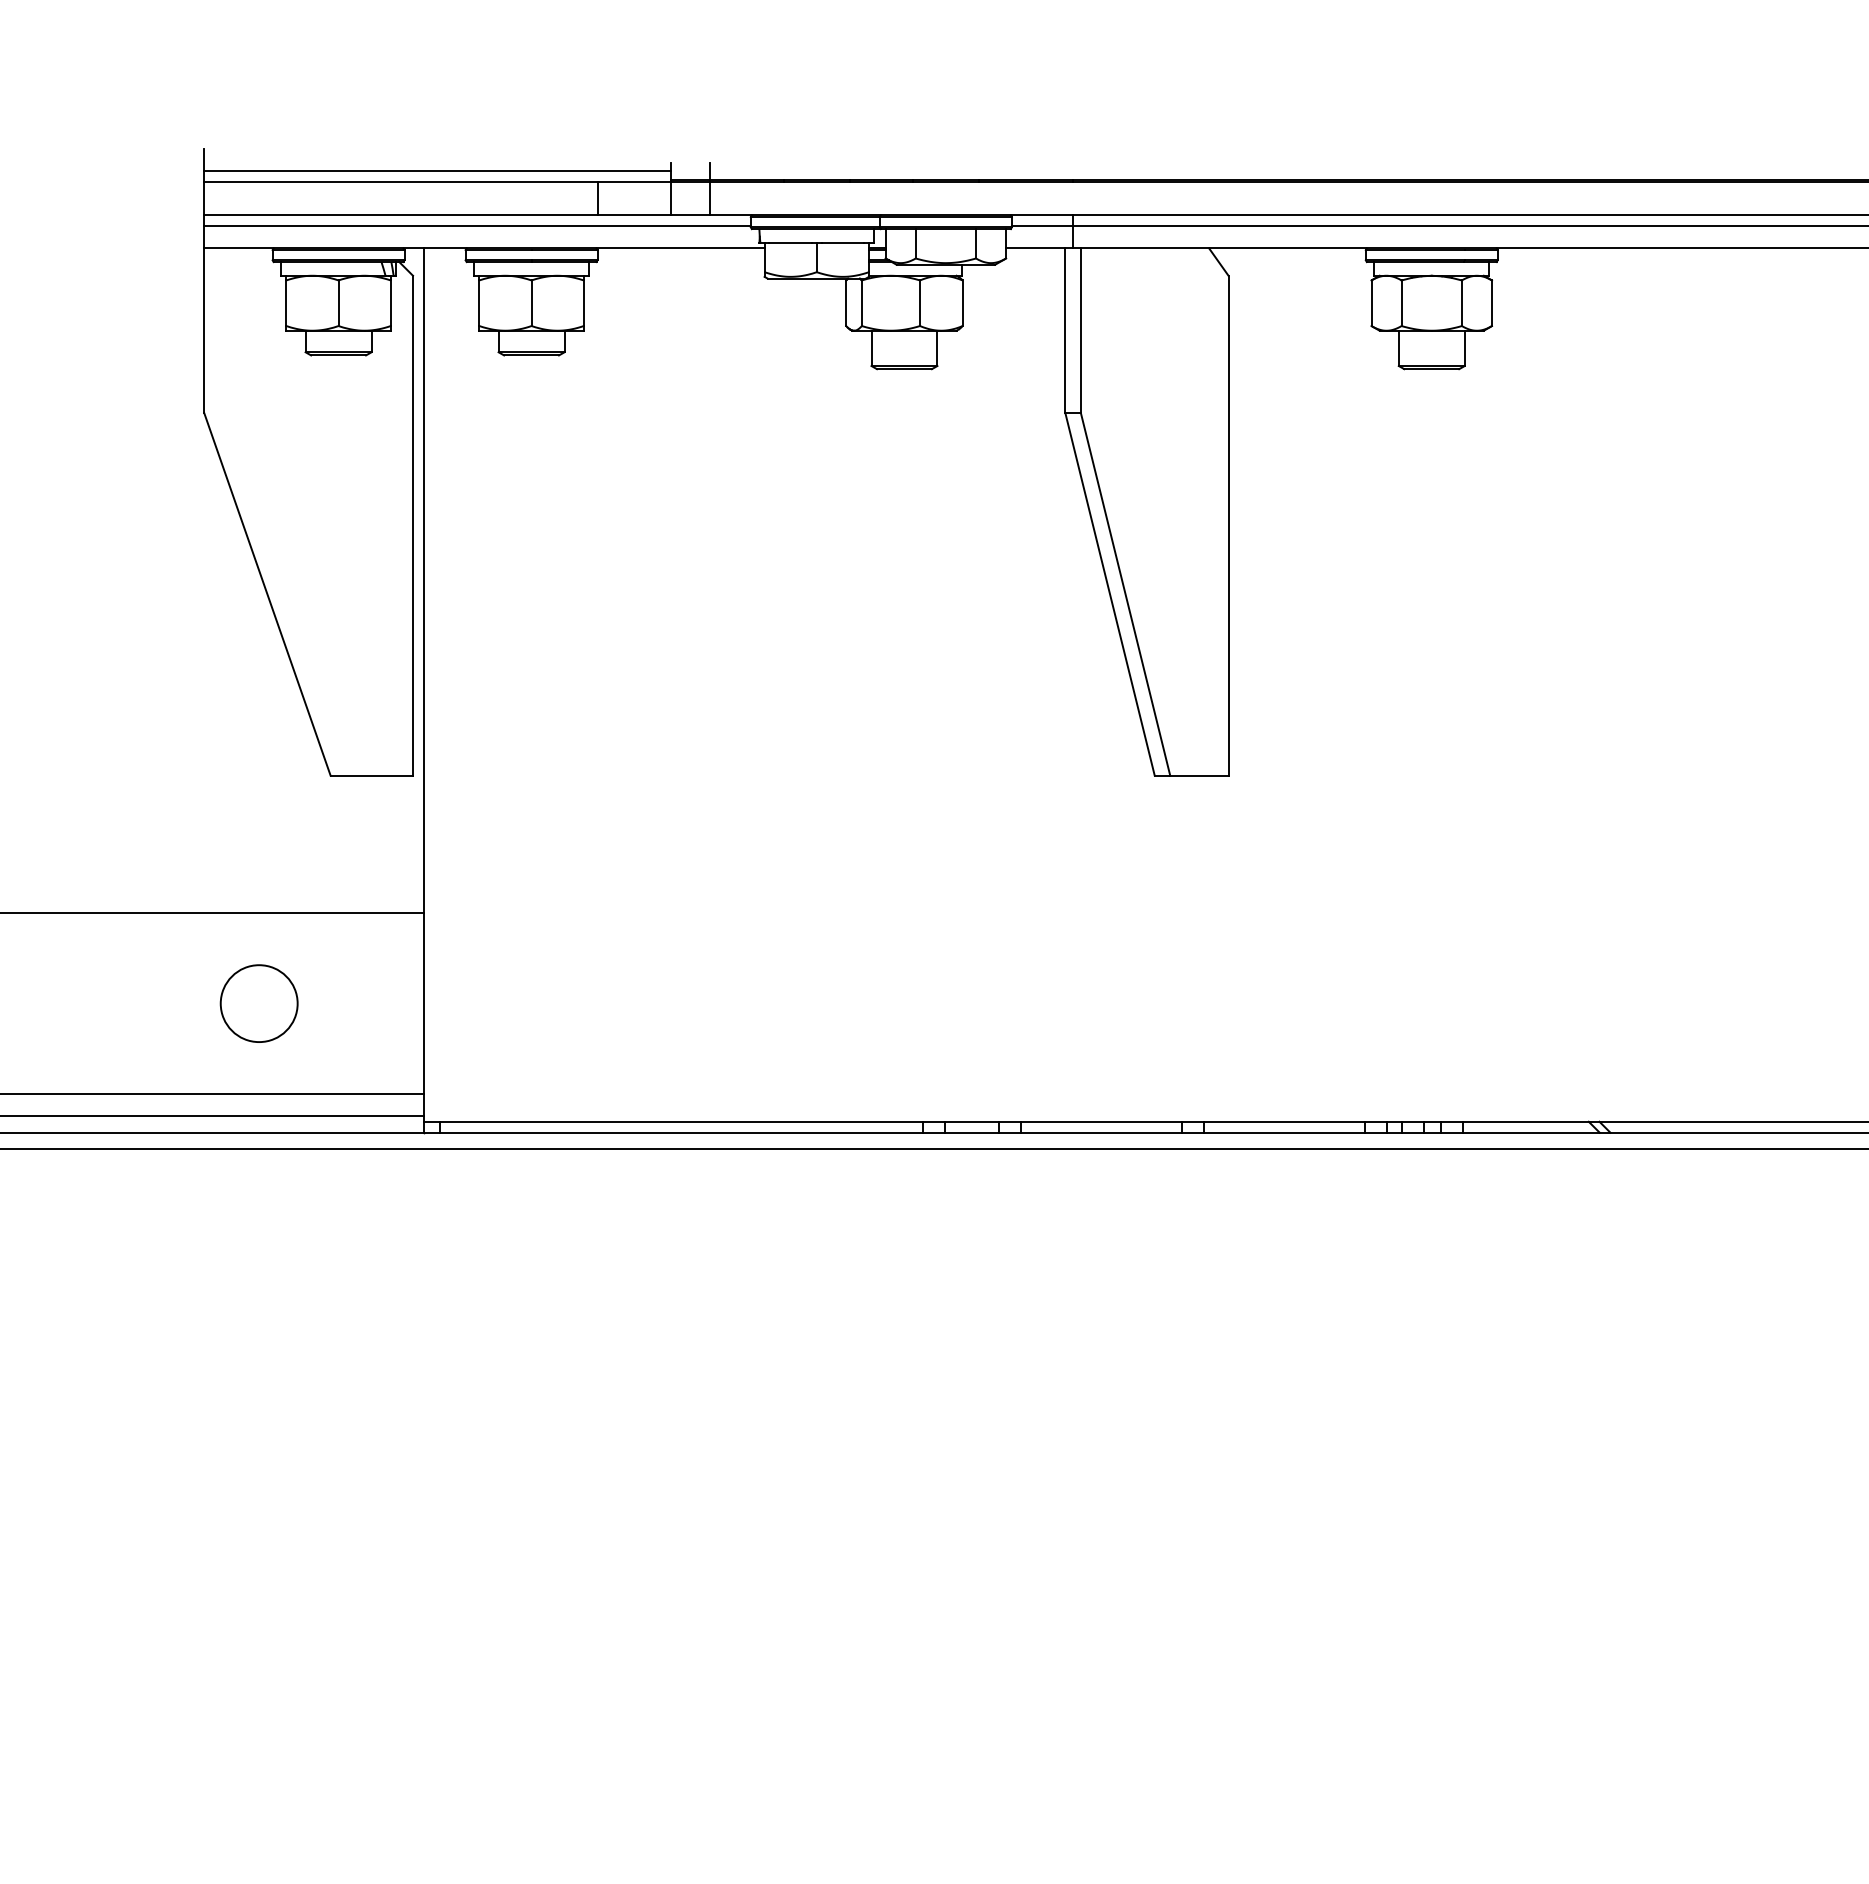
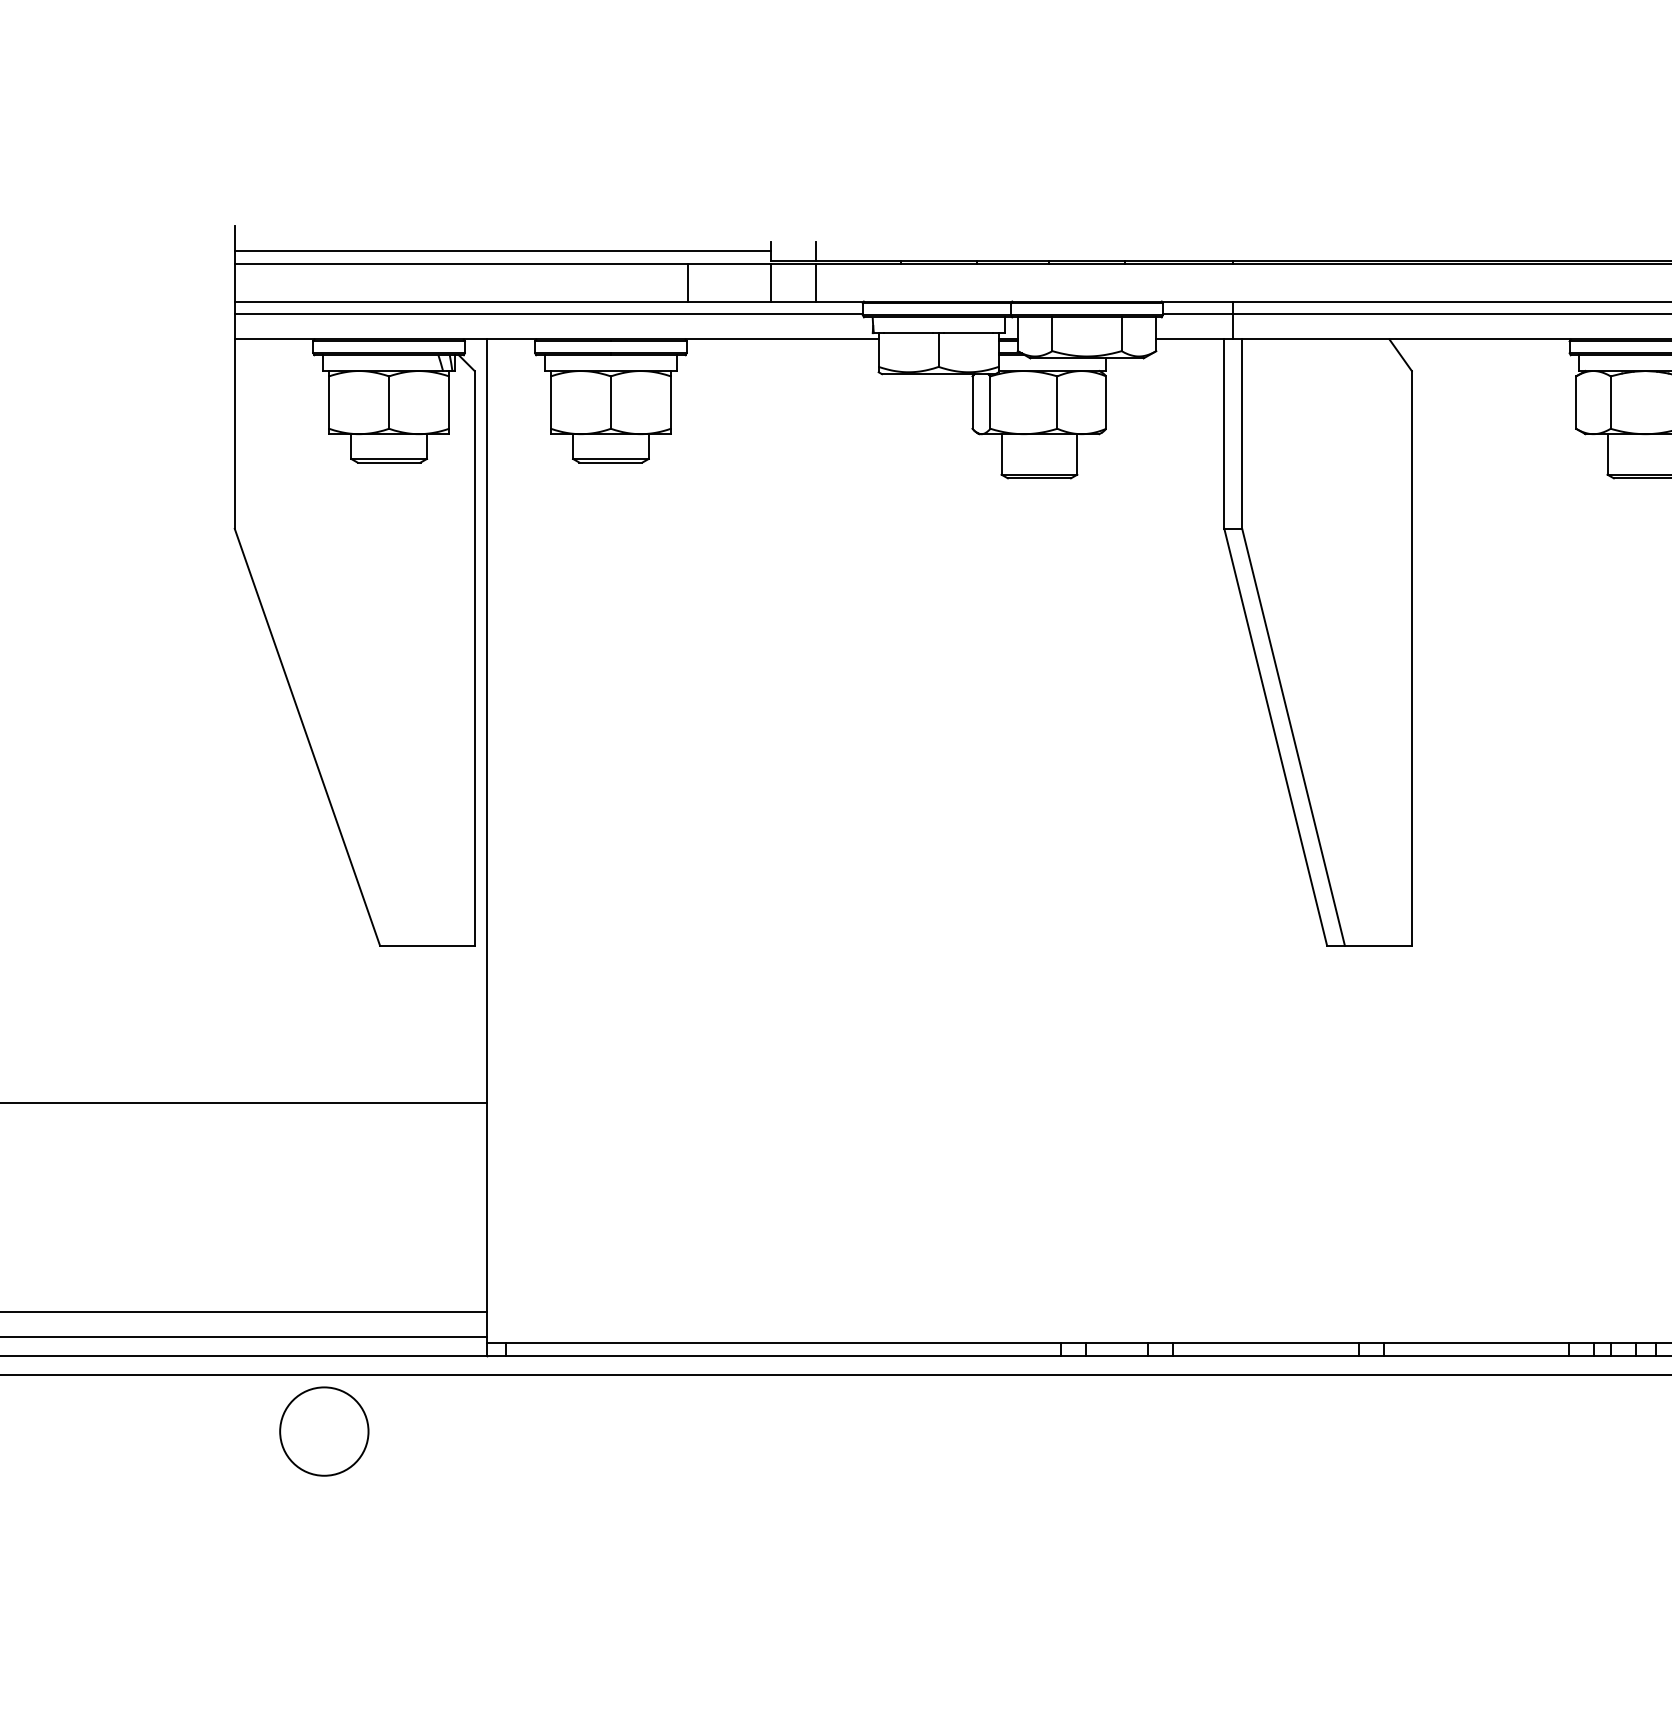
circle: (258, 1003) -> (323, 1431), moved

